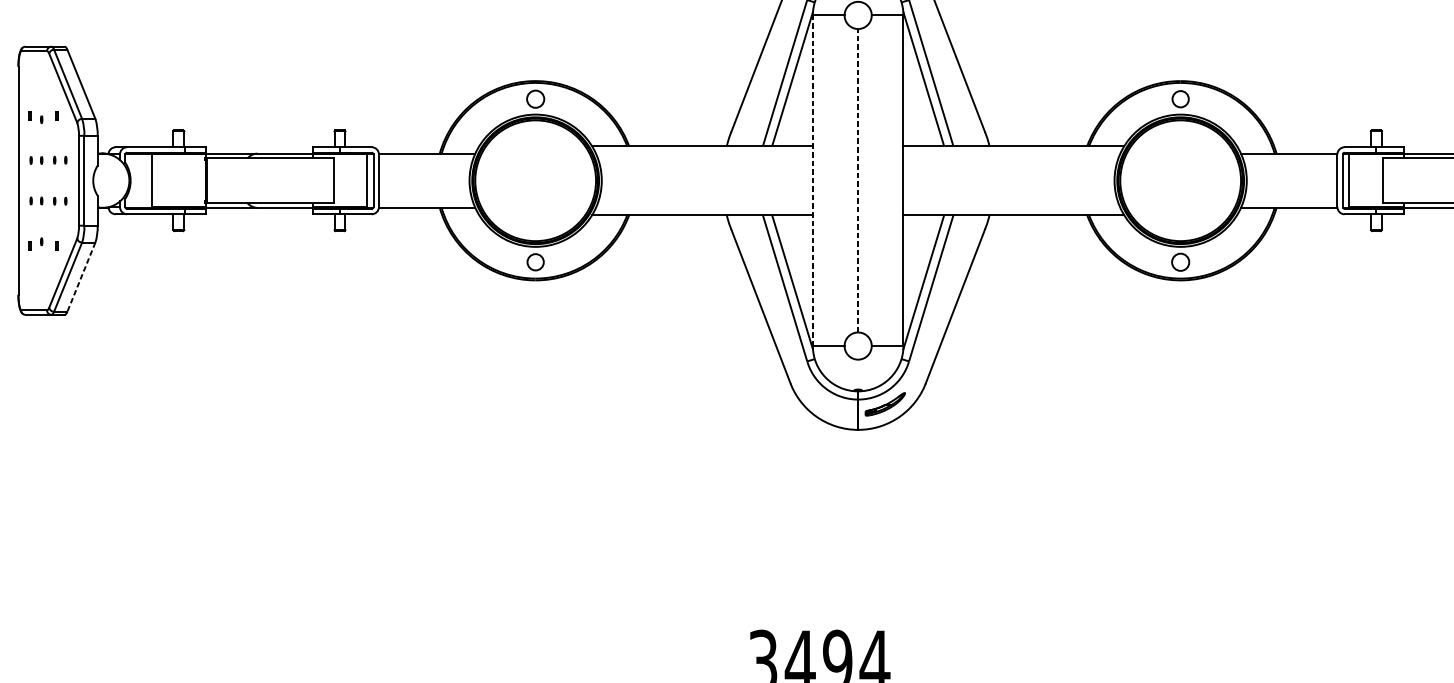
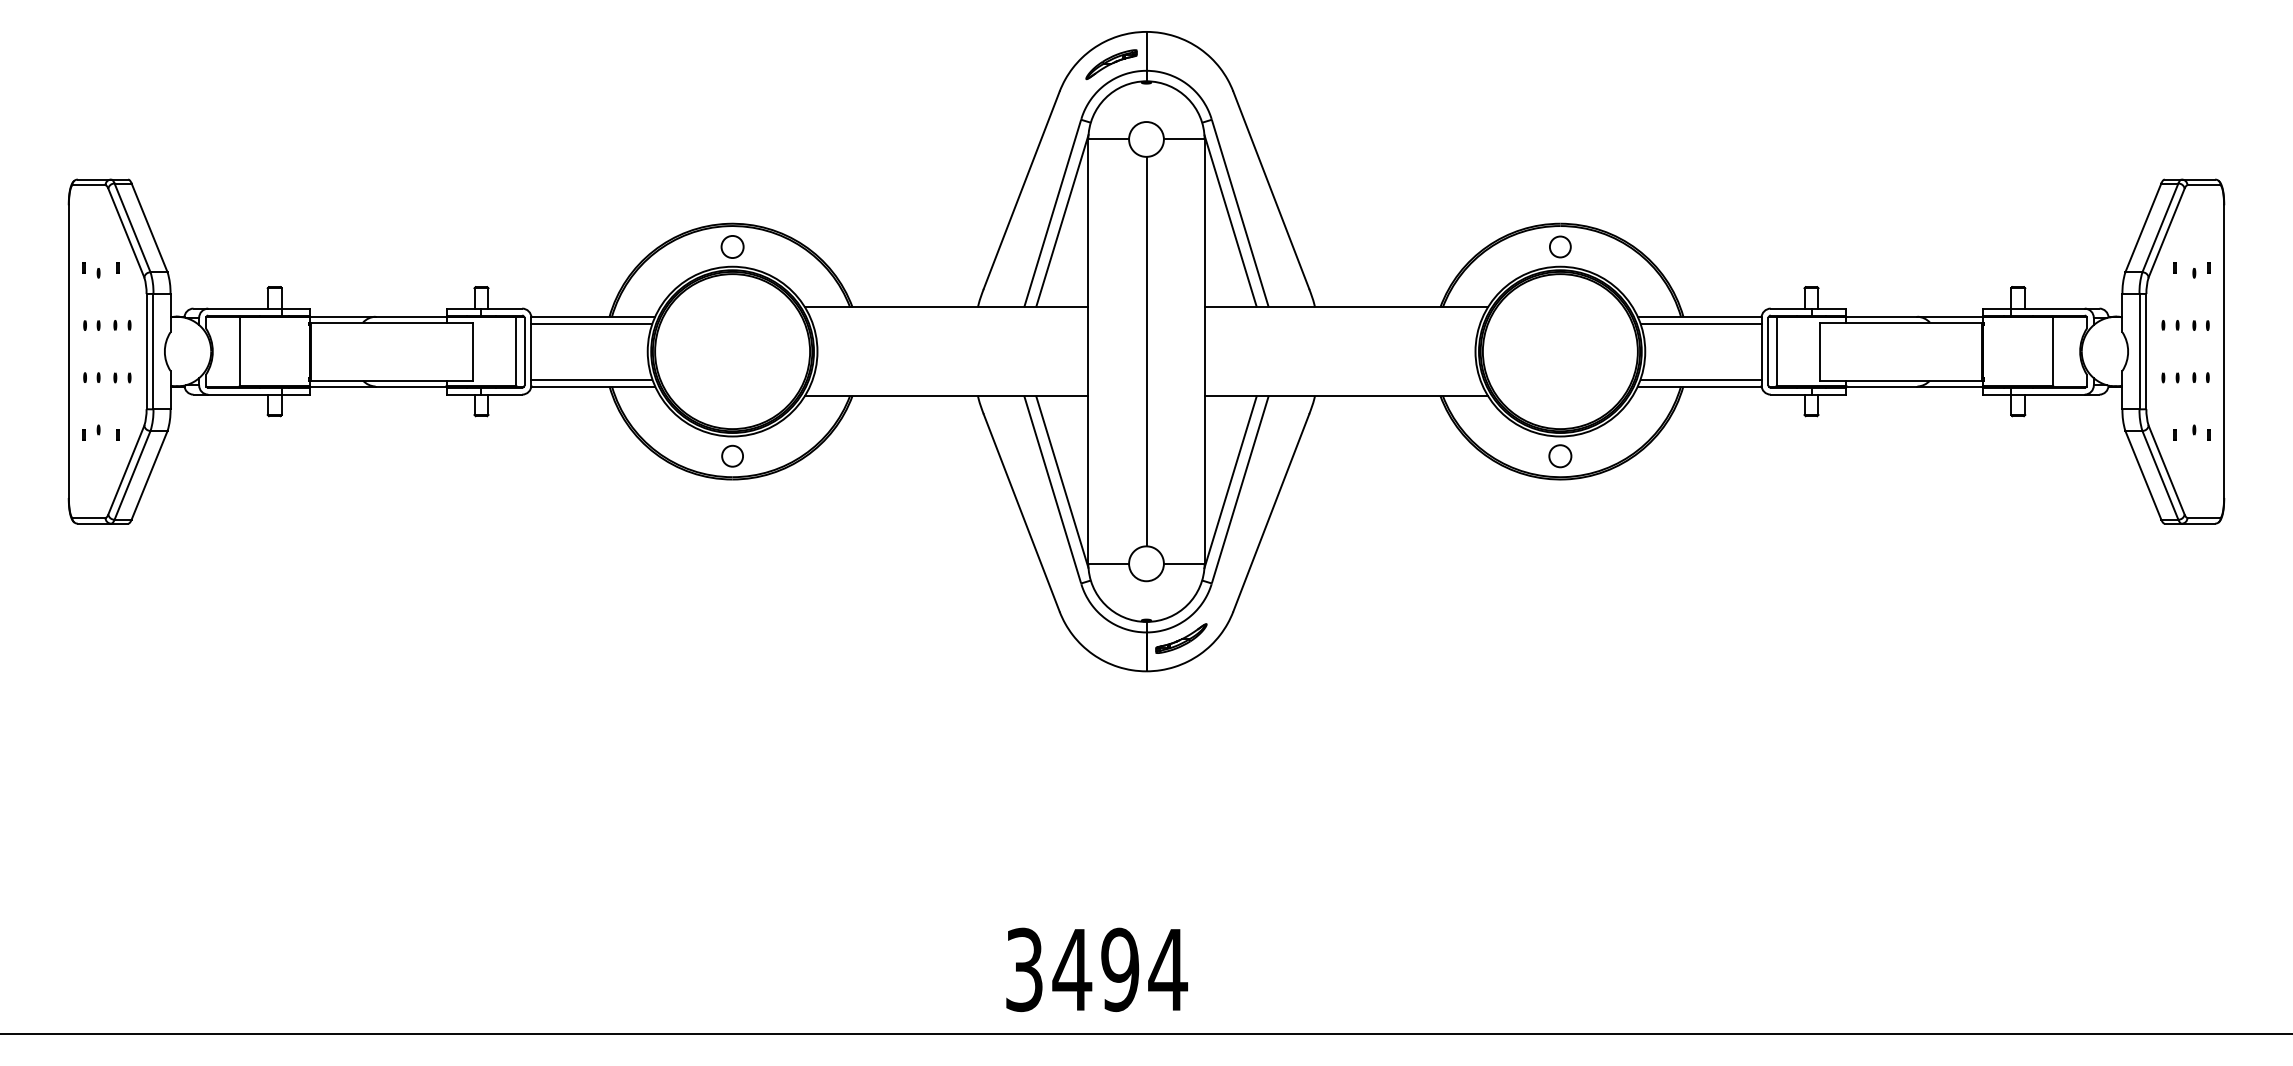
line: (425, 158) -> (591, 323), added
line: (1289, 158) -> (1700, 323), added
line: (812, 180) -> (1088, 351), dashed -> solid
line: (858, 180) -> (1146, 351), dashed -> solid
line: (425, 202) -> (591, 379), added
line: (1289, 202) -> (1700, 379), added
line: (81, 277) -> (149, 475), dashed -> solid

